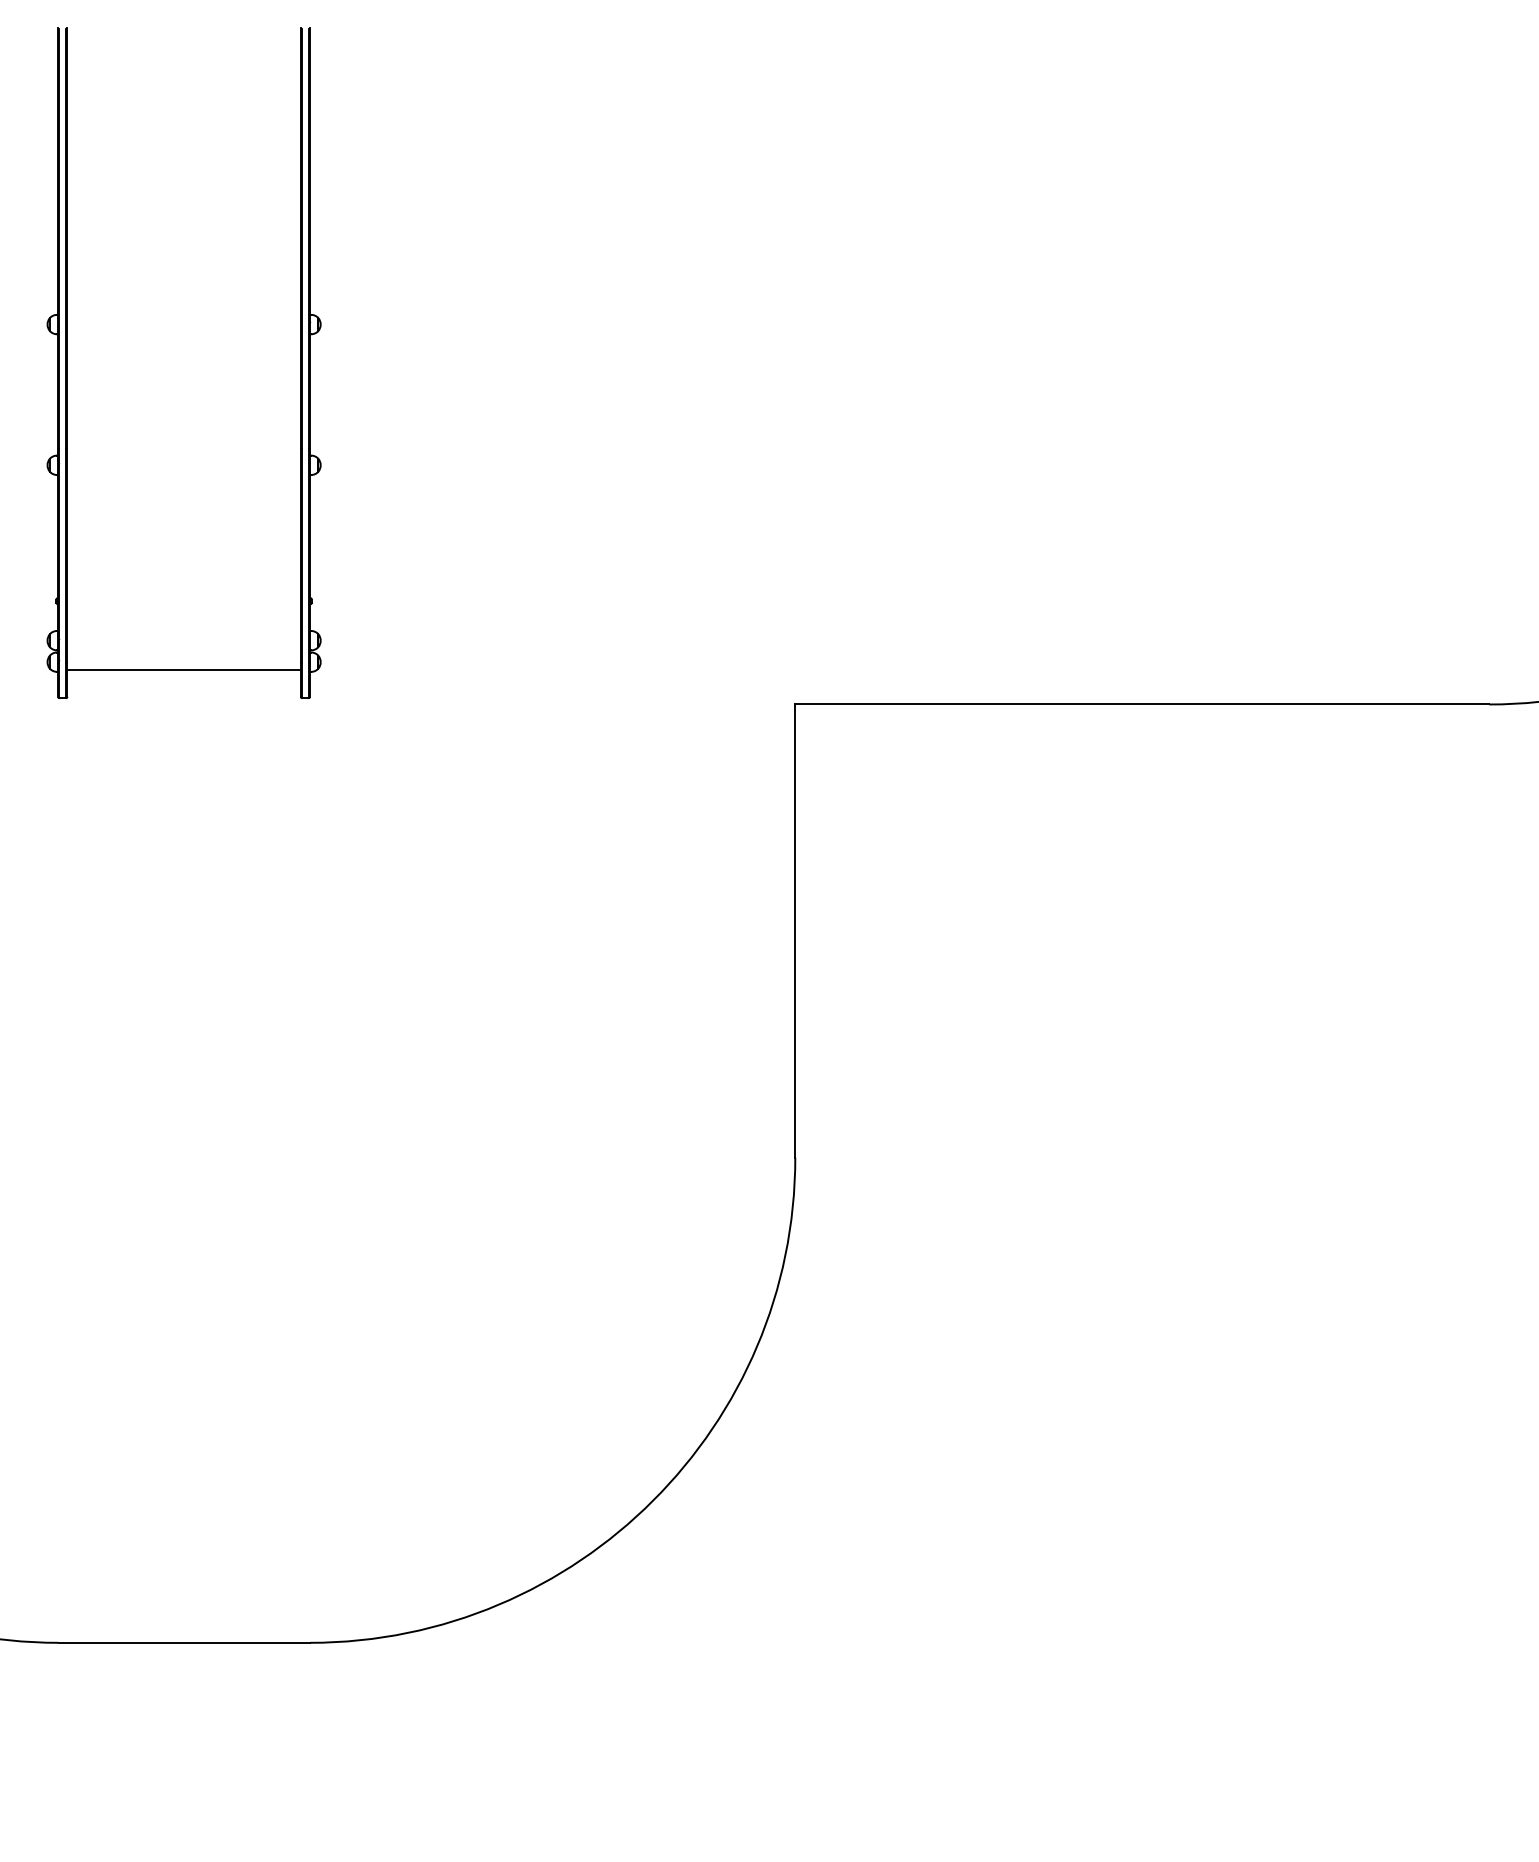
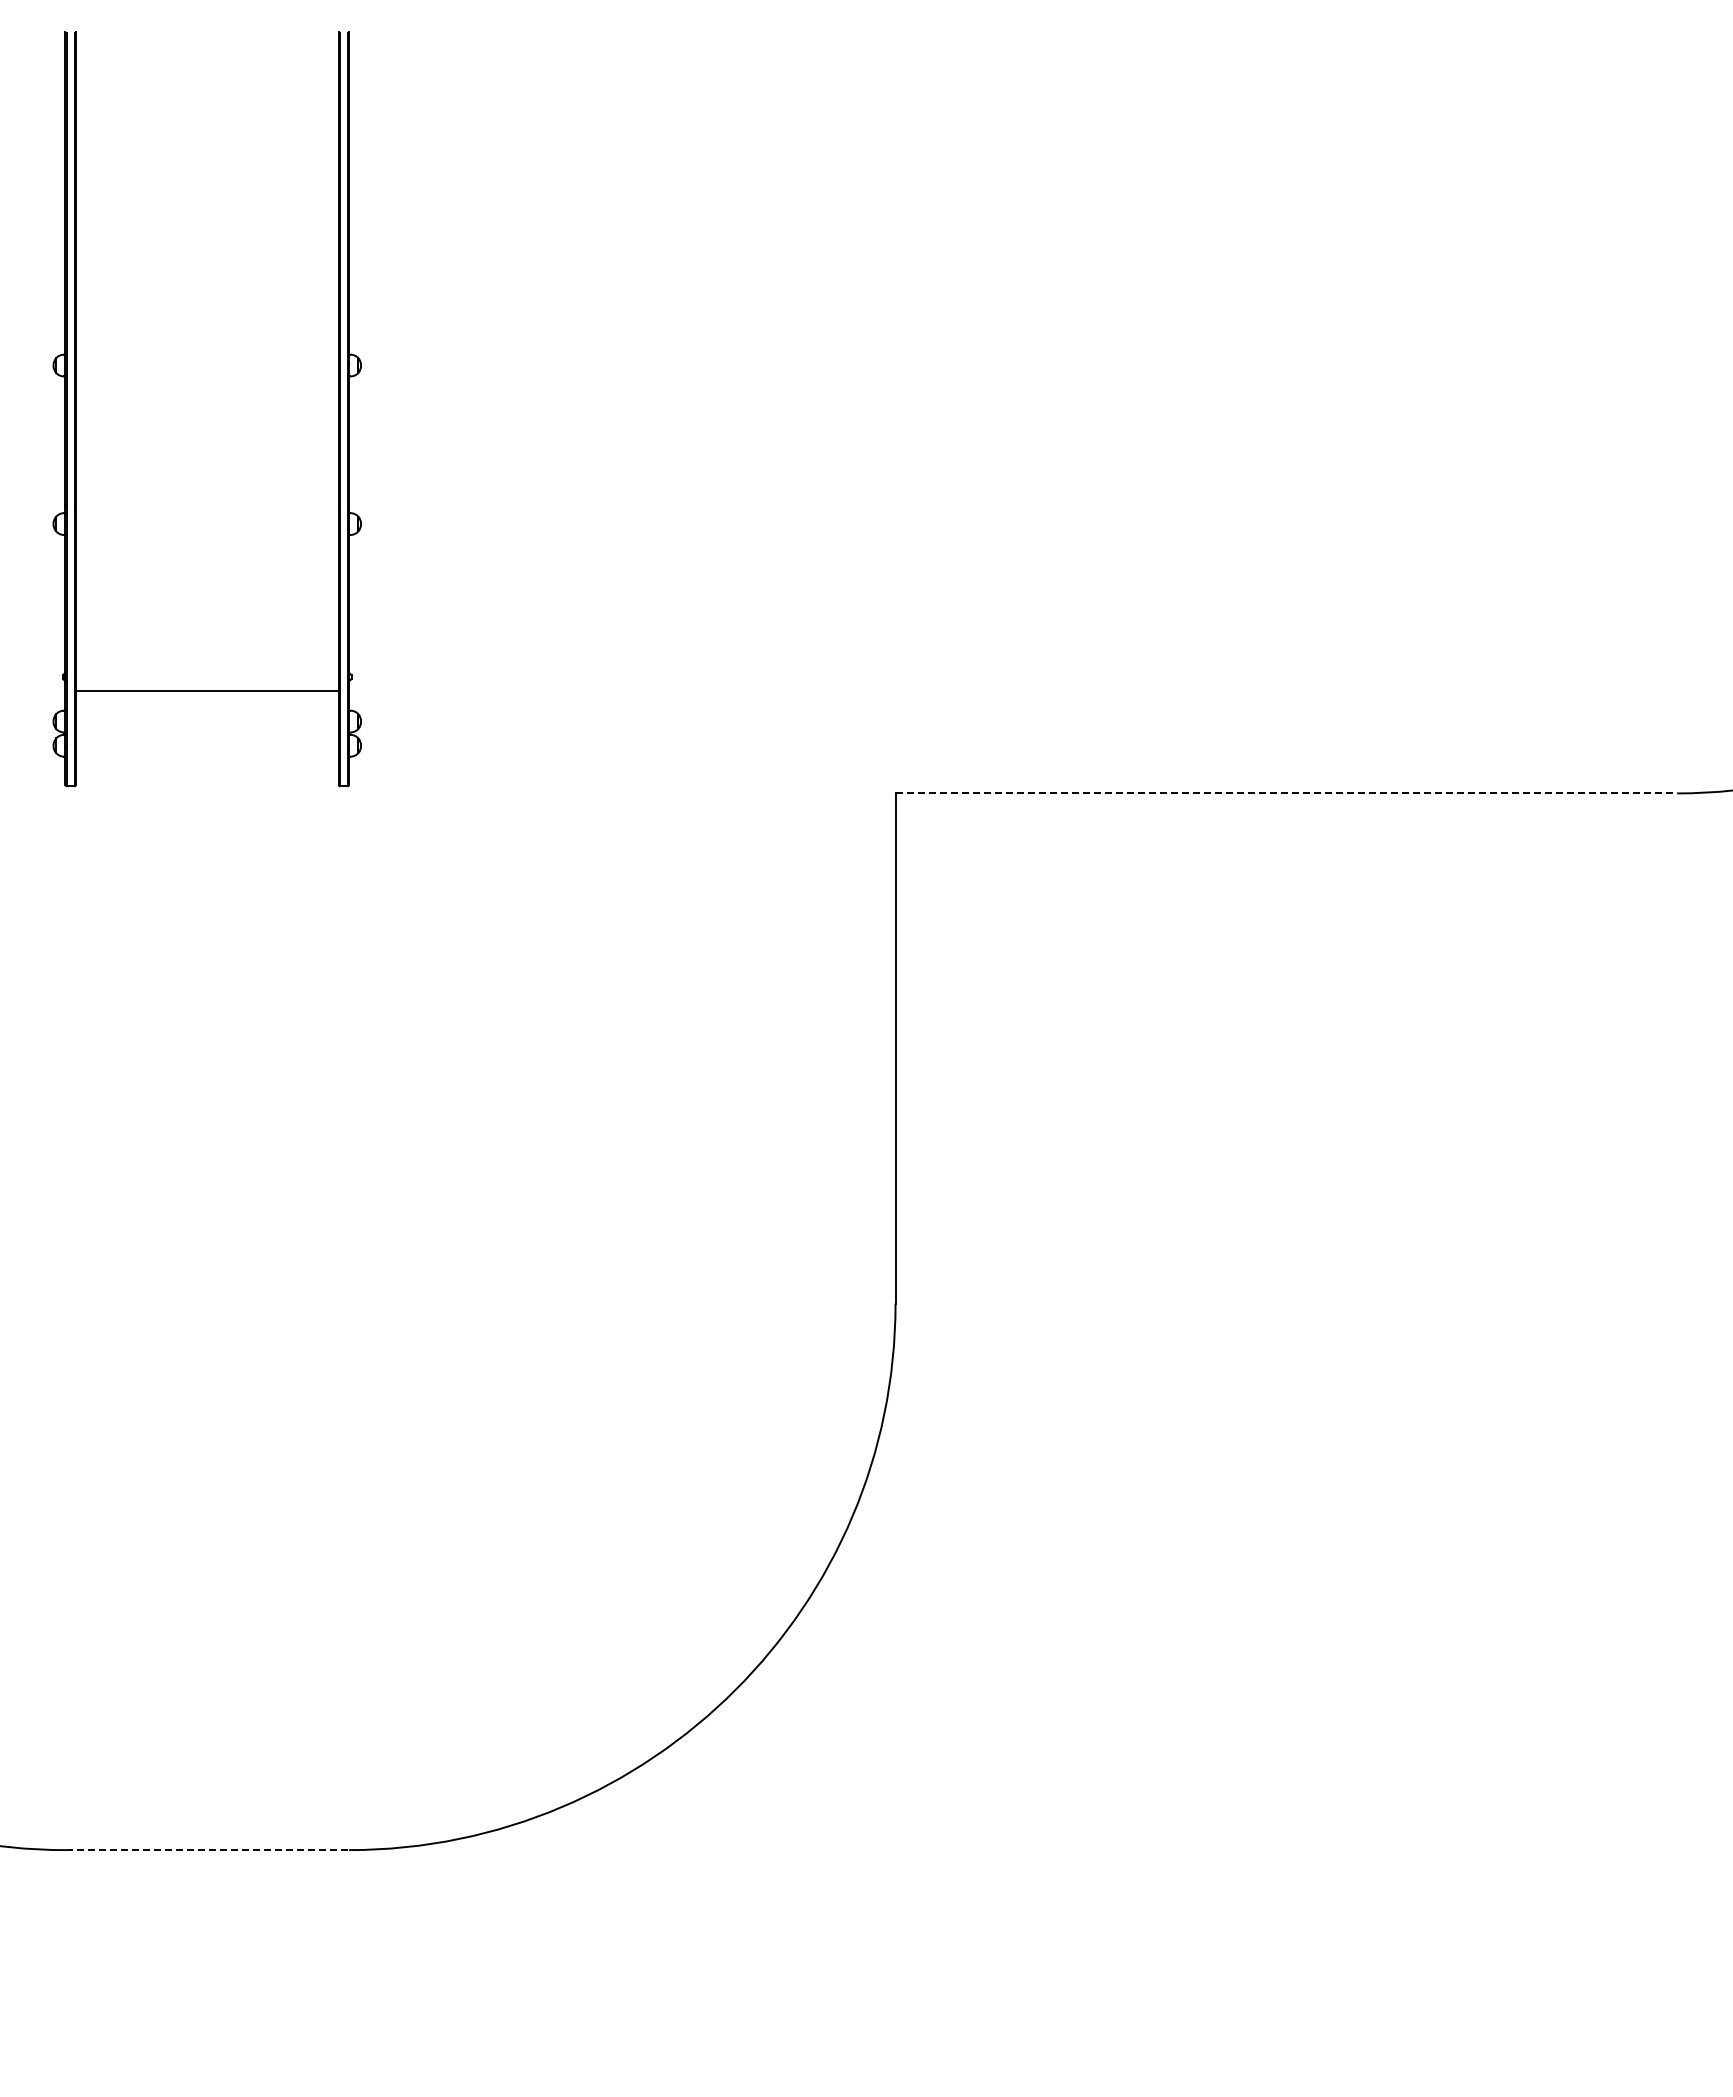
line: (183, 669) -> (206, 690), moved
line: (1142, 704) -> (1286, 793), solid -> dashed
line: (184, 1643) -> (207, 1850), solid -> dashed

